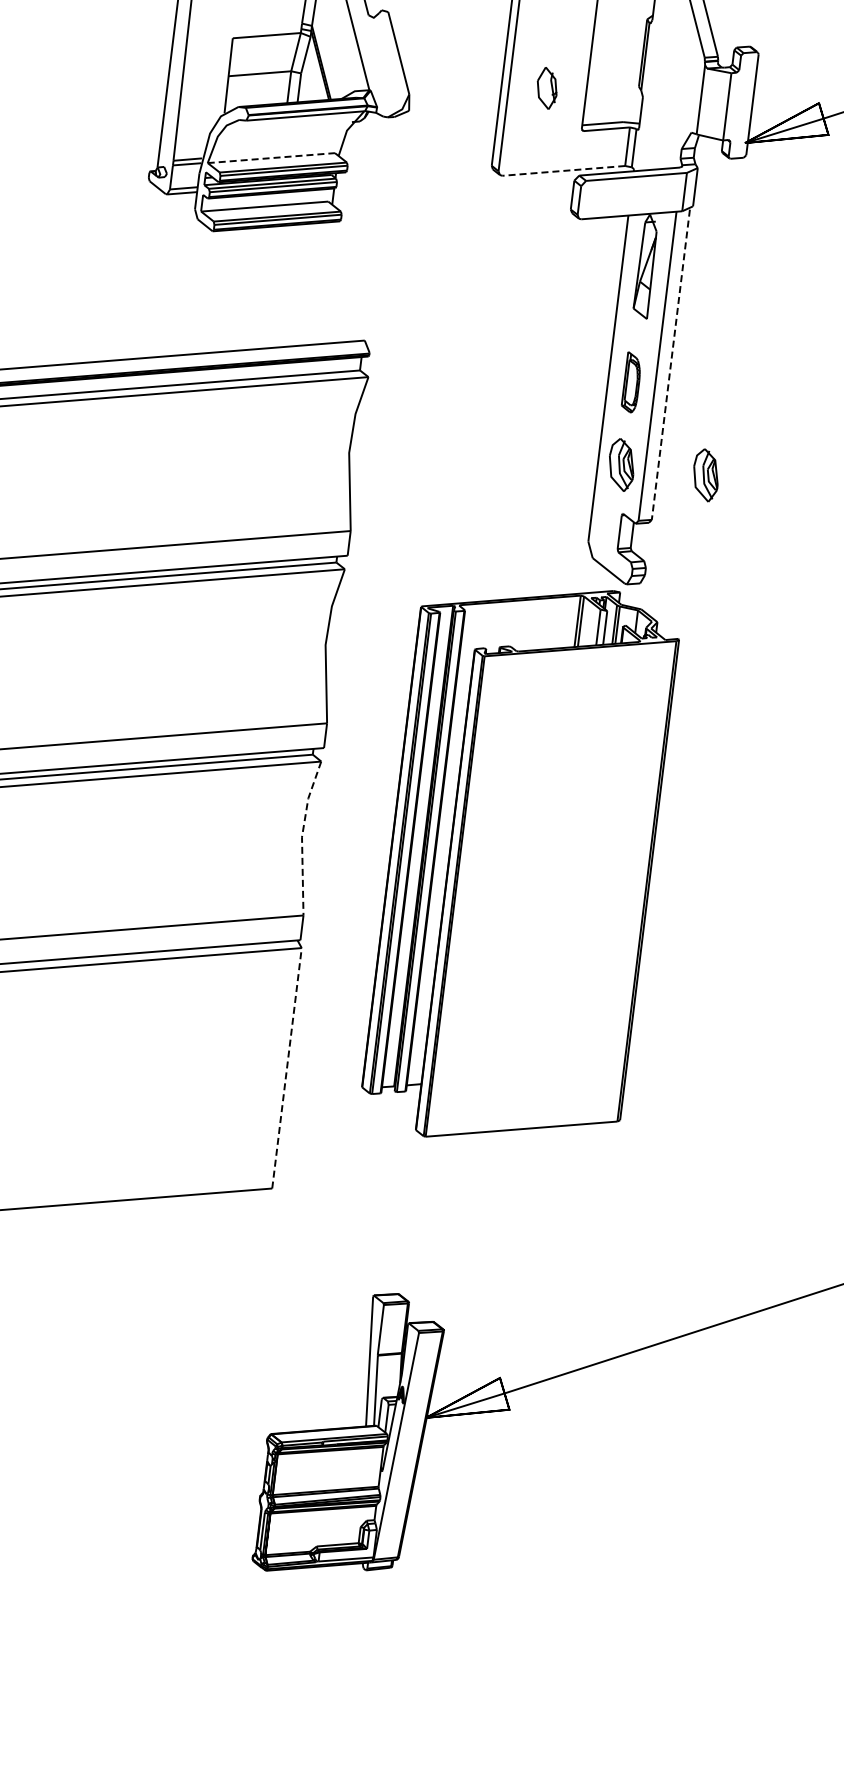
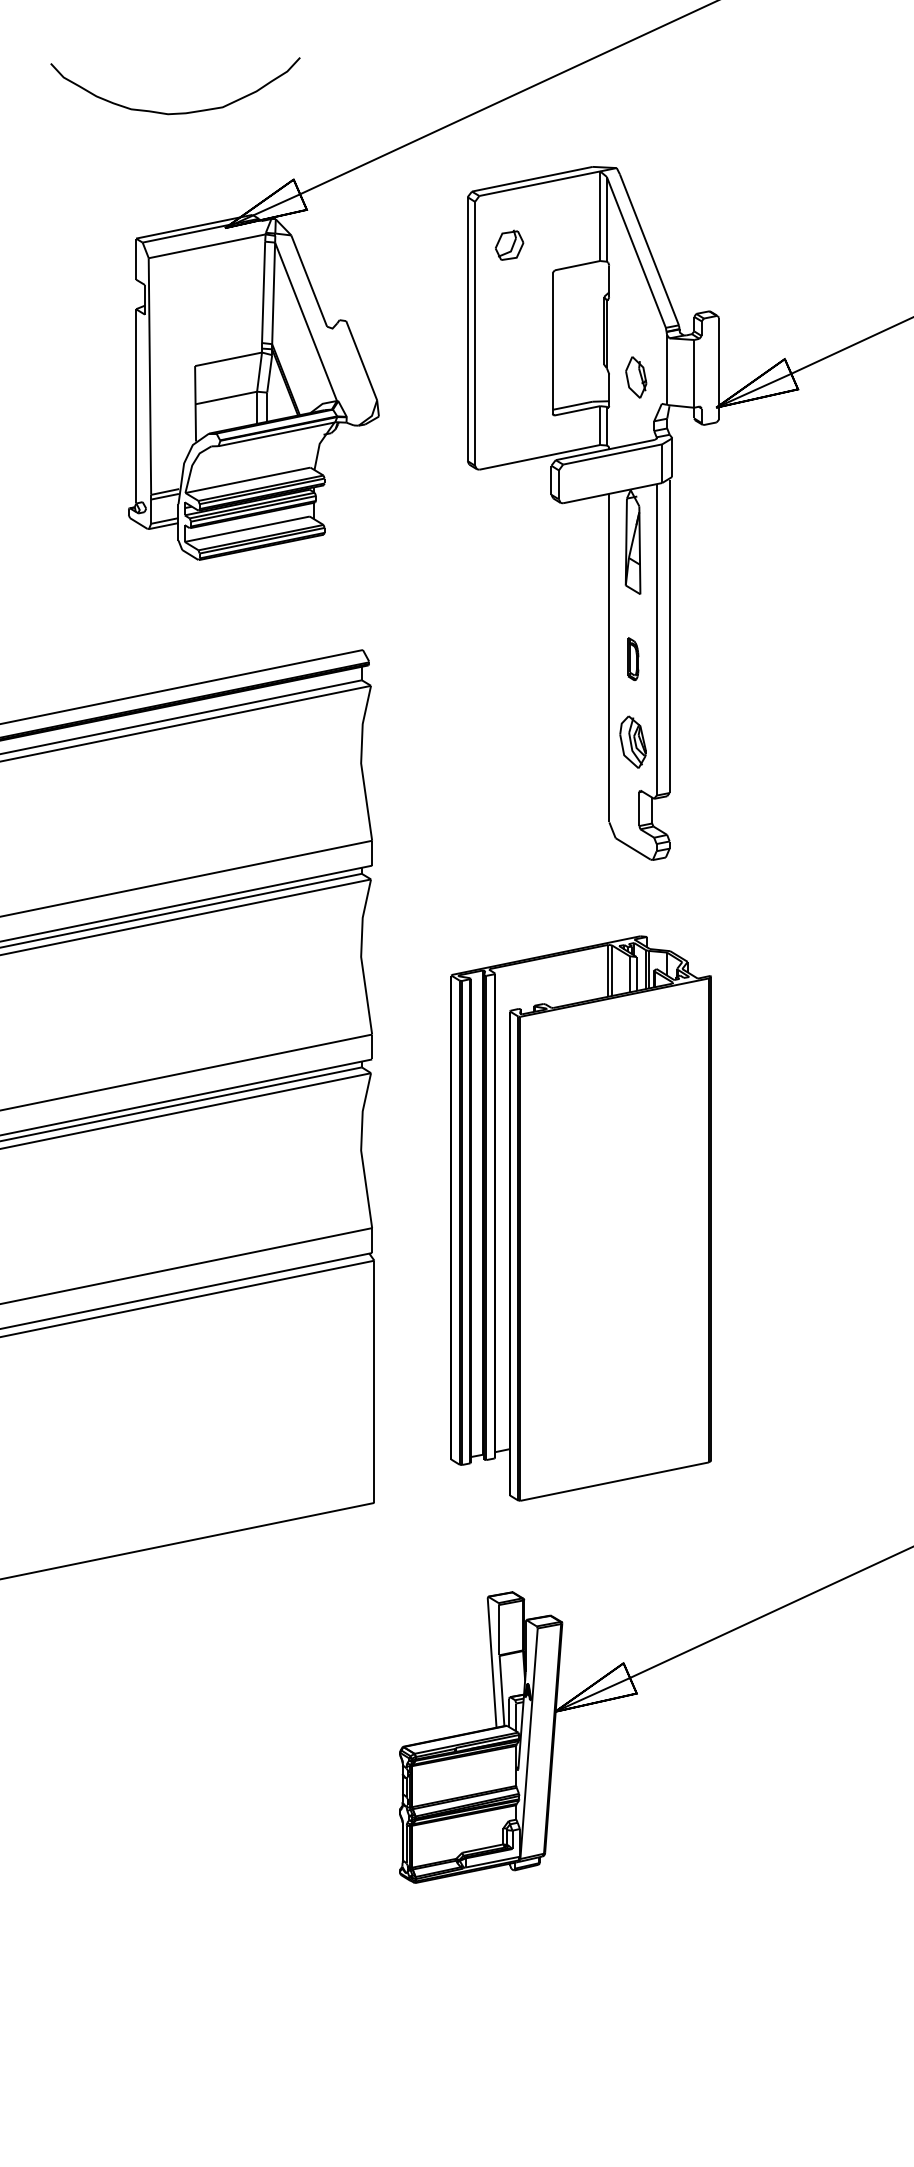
part: (547, 88) -> (636, 377), moved
line: (270, 158) -> (247, 480), dashed -> solid
line: (563, 170) -> (539, 457), dashed -> solid
line: (670, 365) -> (669, 637), dashed -> solid
part: (632, 381) -> (633, 658), size x0.71
part: (705, 474) -> (717, 741), removed
line: (302, 837) -> (361, 1150), dashed -> solid
part: (519, 863) -> (580, 1218), moved
line: (287, 1067) -> (374, 1381), dashed -> solid

